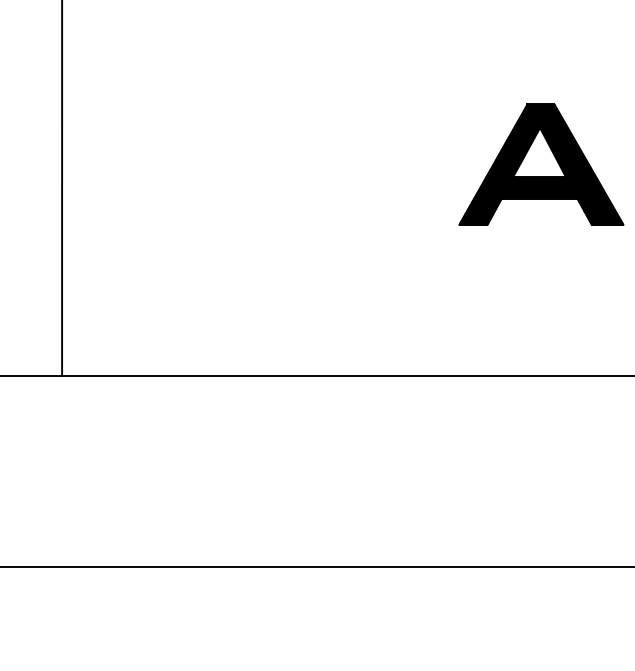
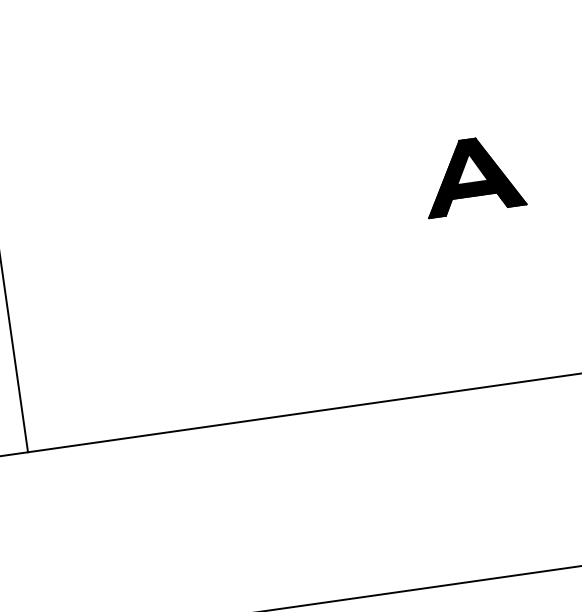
part: (541, 164) -> (472, 175), size x0.6

